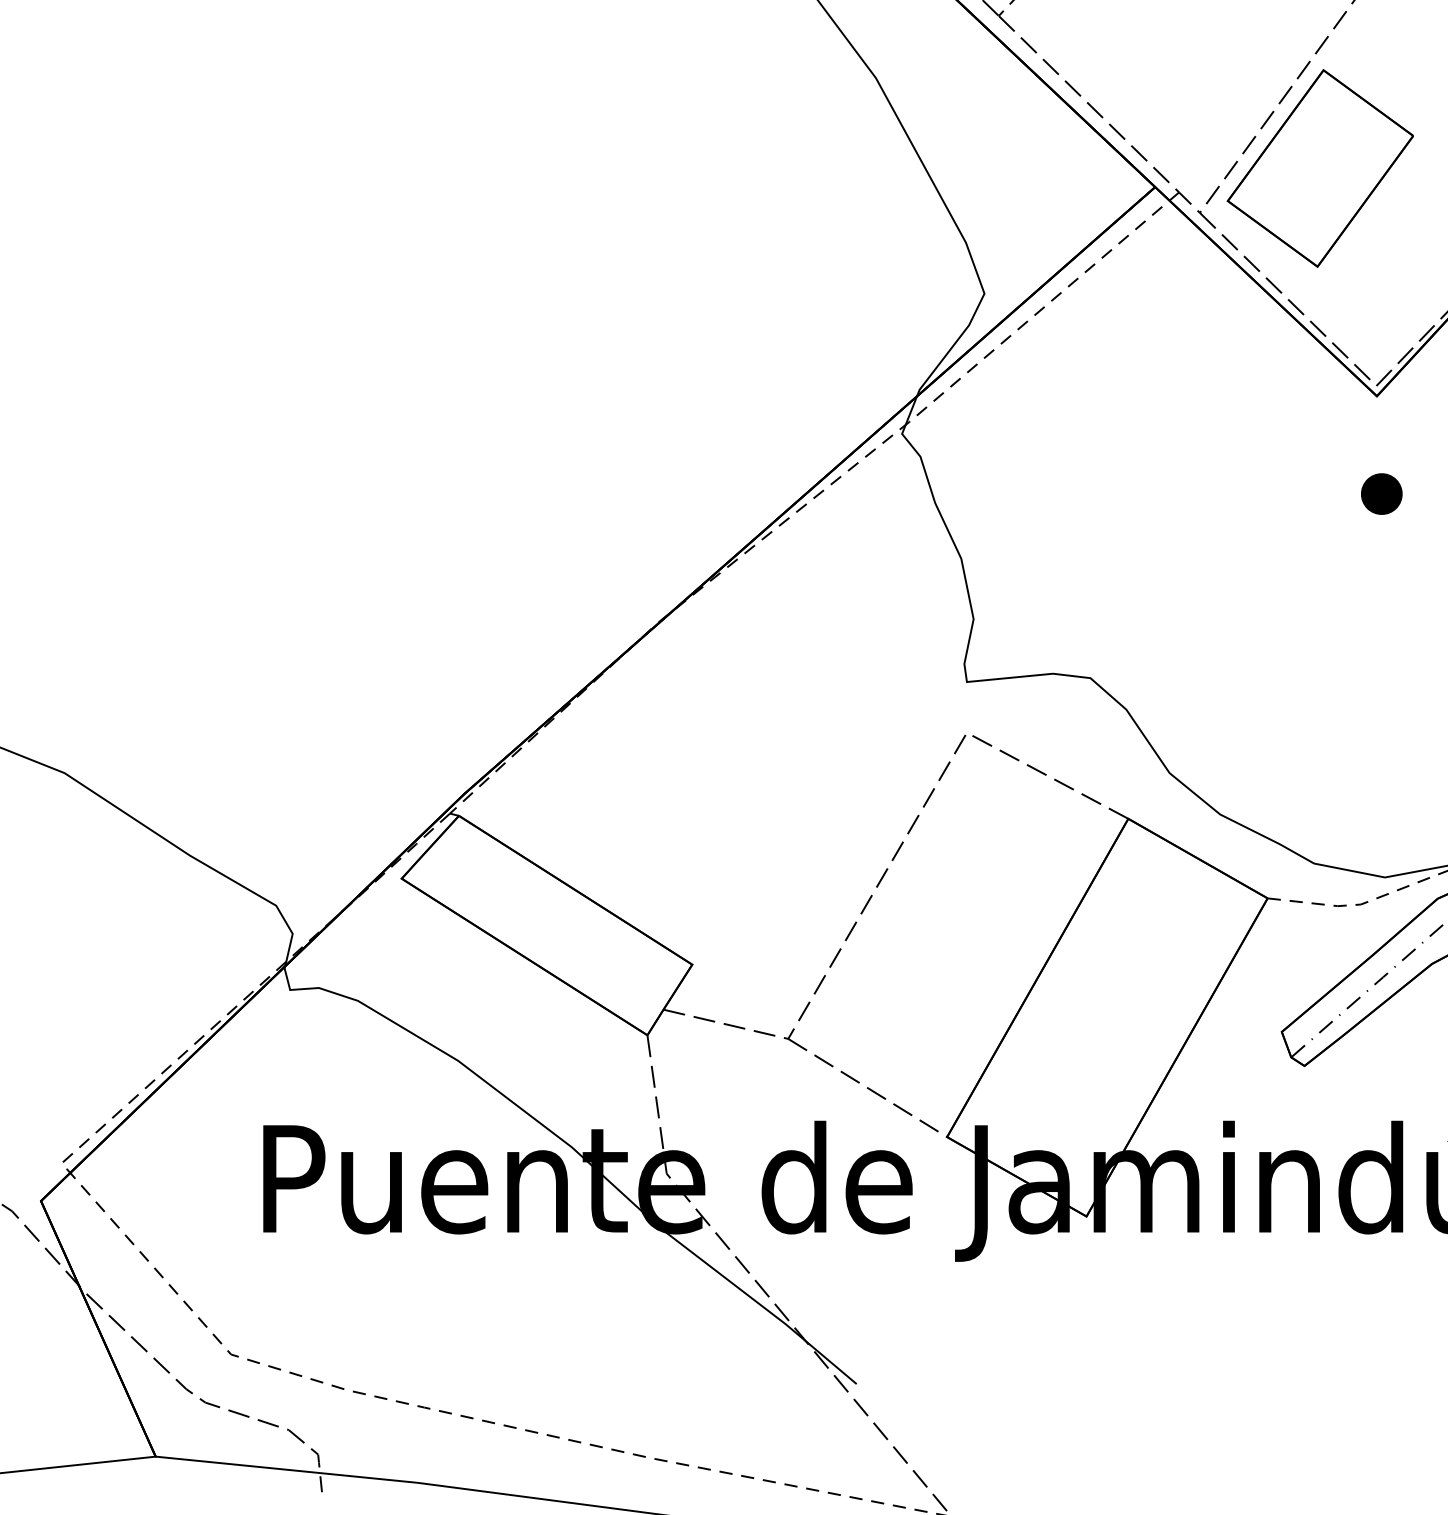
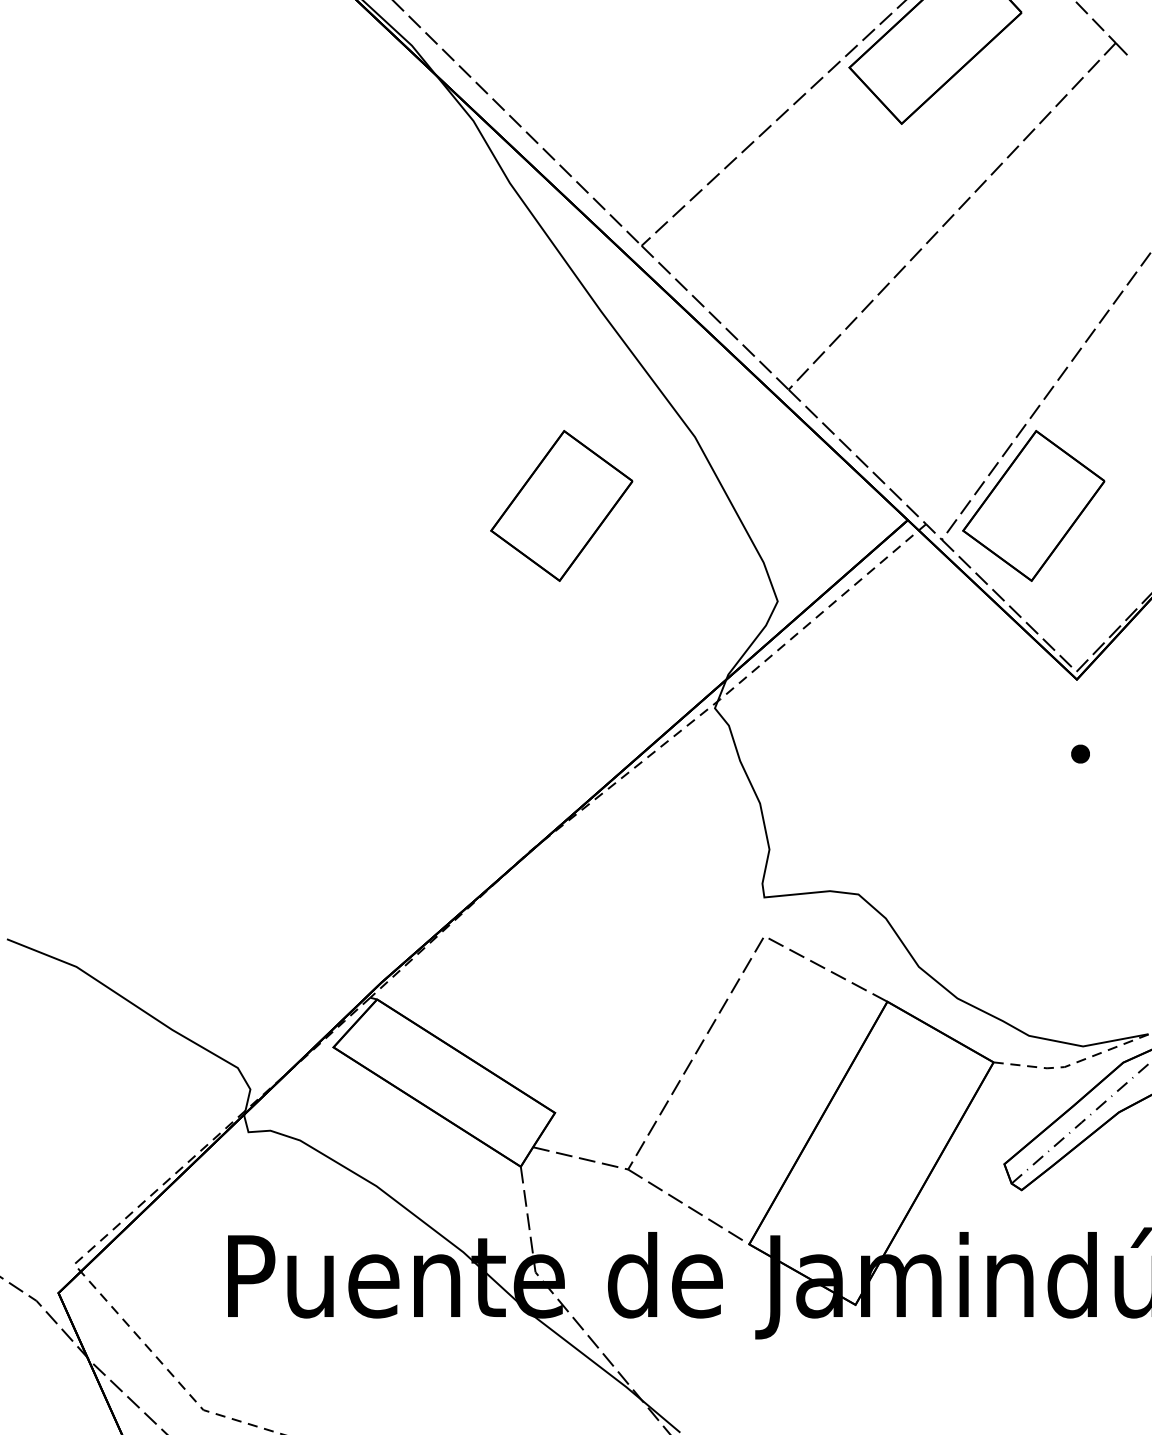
part: (700, 167) -> (561, 505), added
part: (1381, 493) -> (1080, 753), size x0.6

